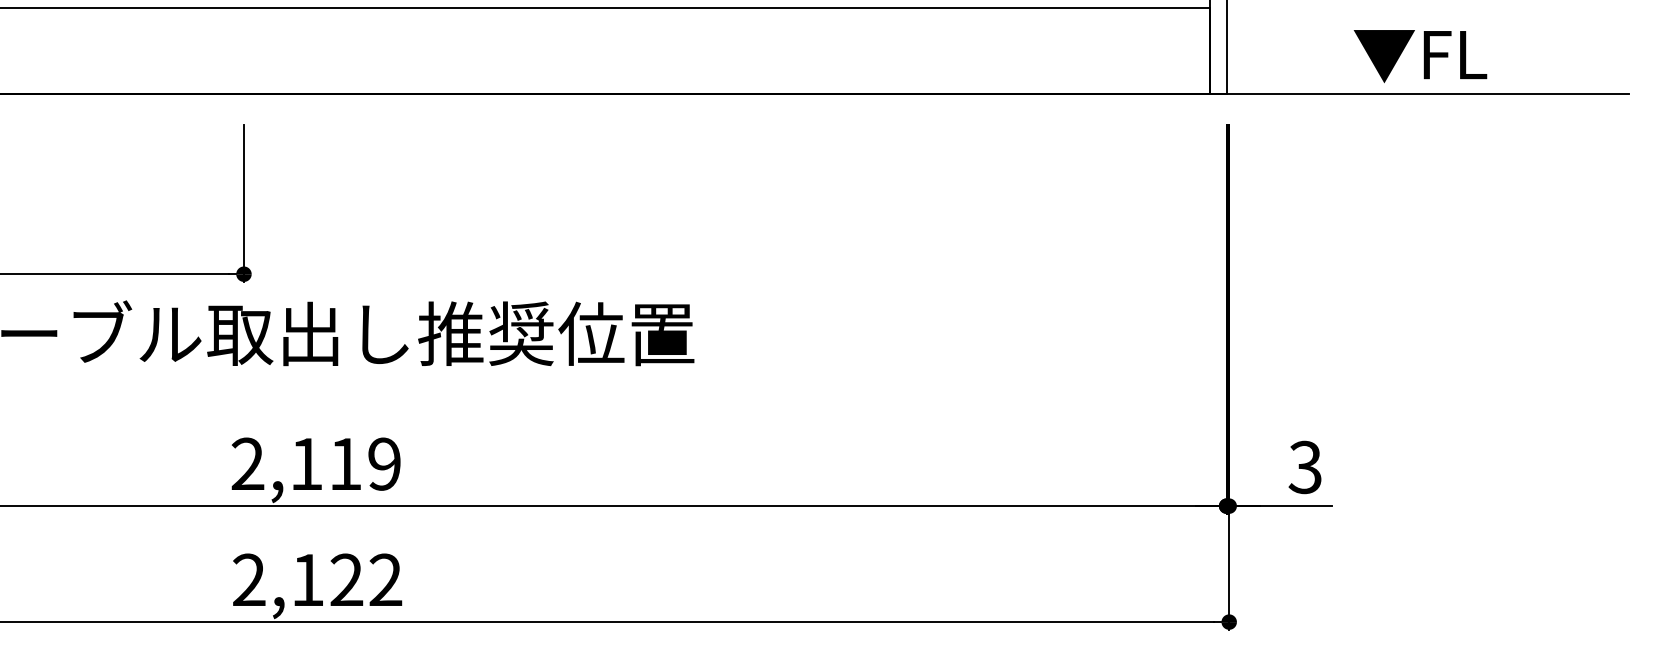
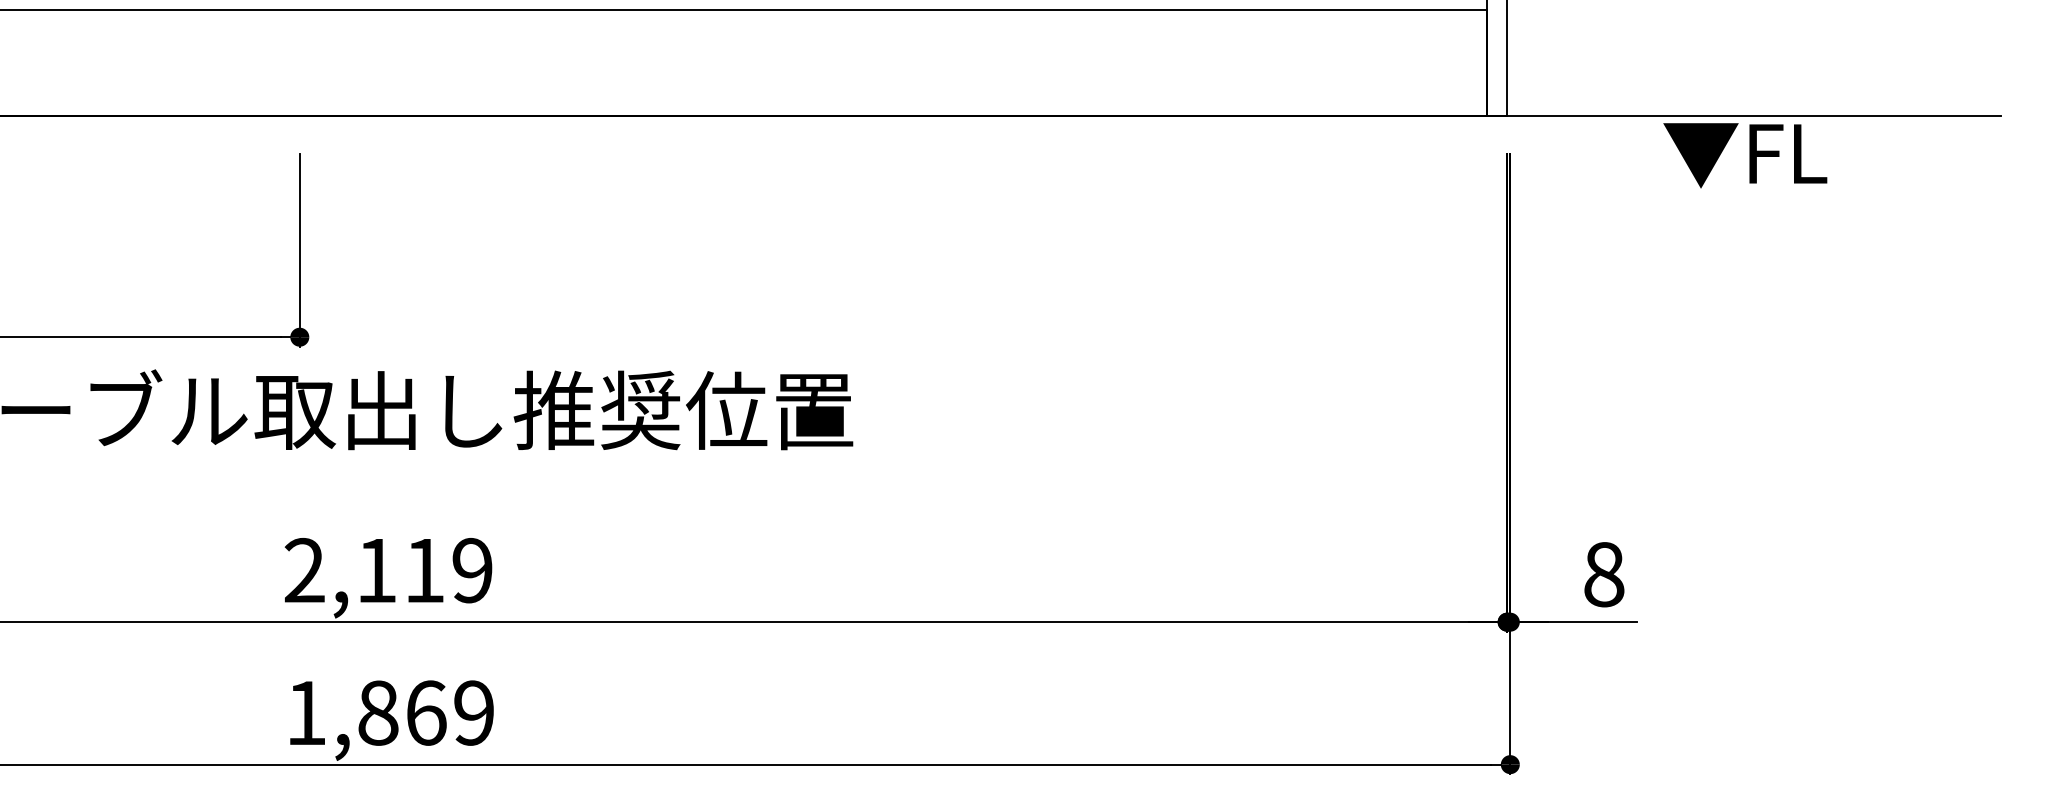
text: (1420, 56) -> (1745, 155), moved
text: (1305, 467) -> (1603, 574), 3 -> 8
text: (317, 579) -> (390, 712), 2,122 -> 1,869

